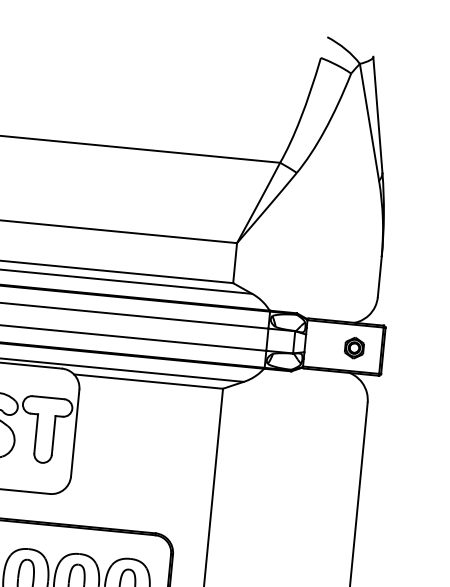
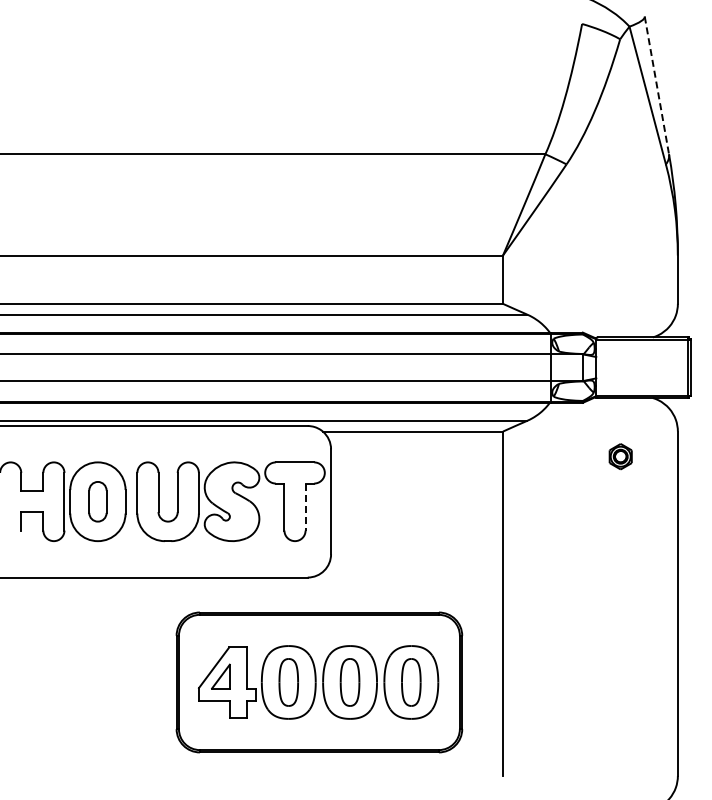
line: (377, 114) -> (656, 85), solid -> dashed
part: (354, 347) -> (620, 456), moved
line: (53, 435) -> (305, 507), solid -> dashed

